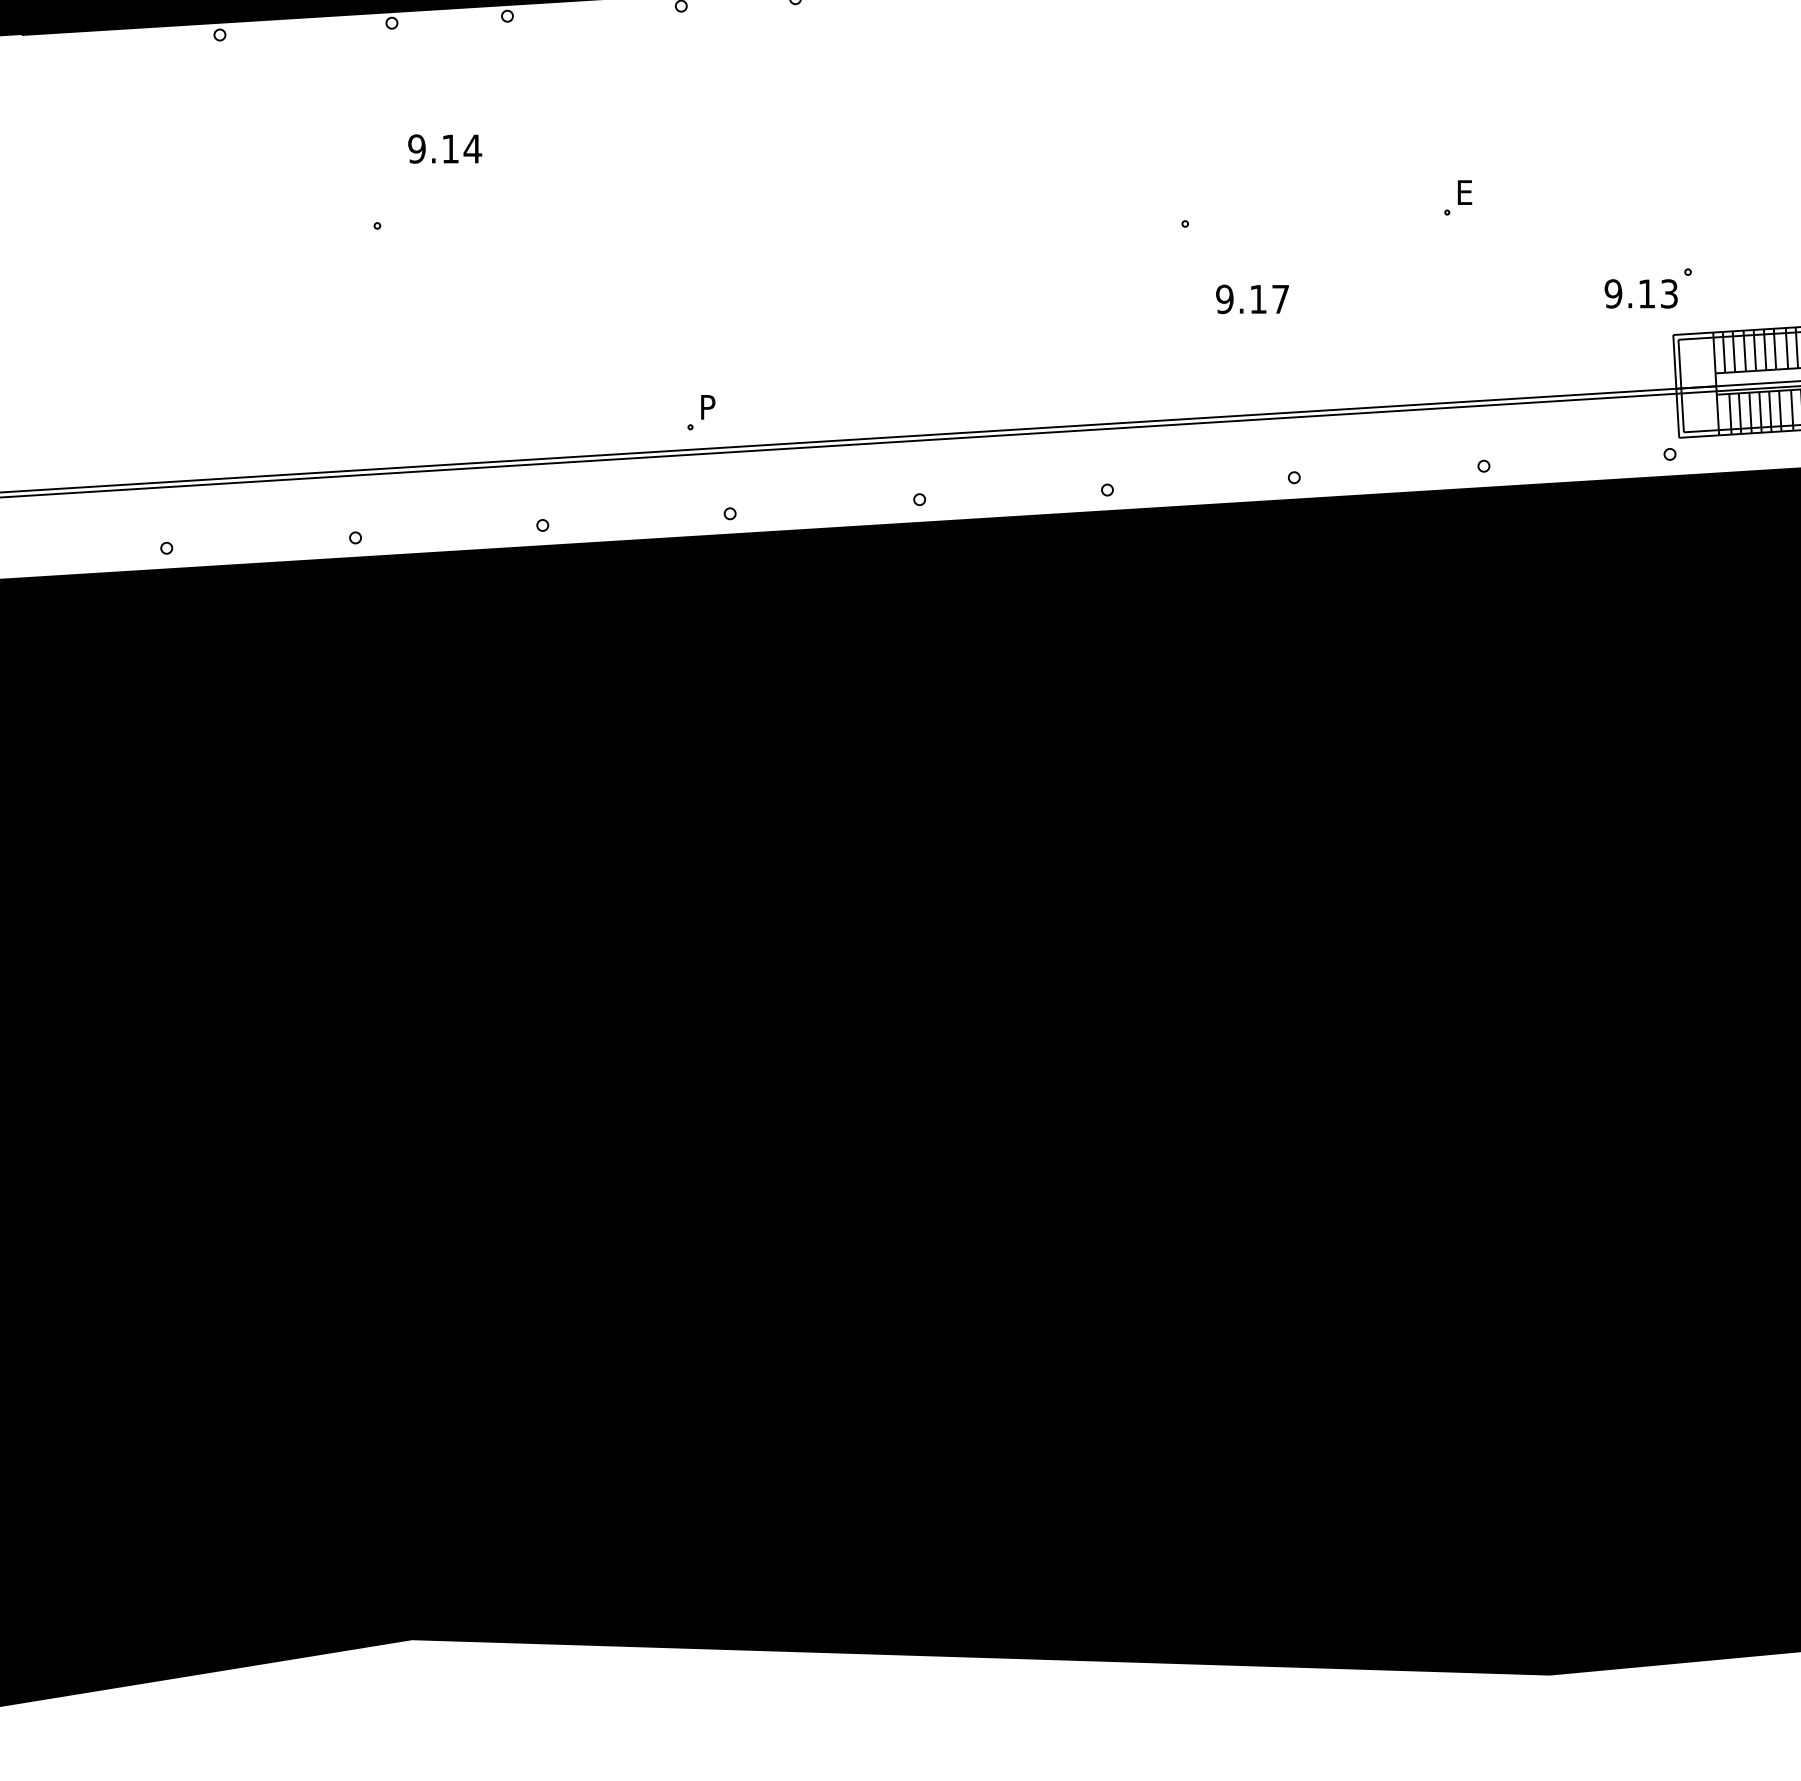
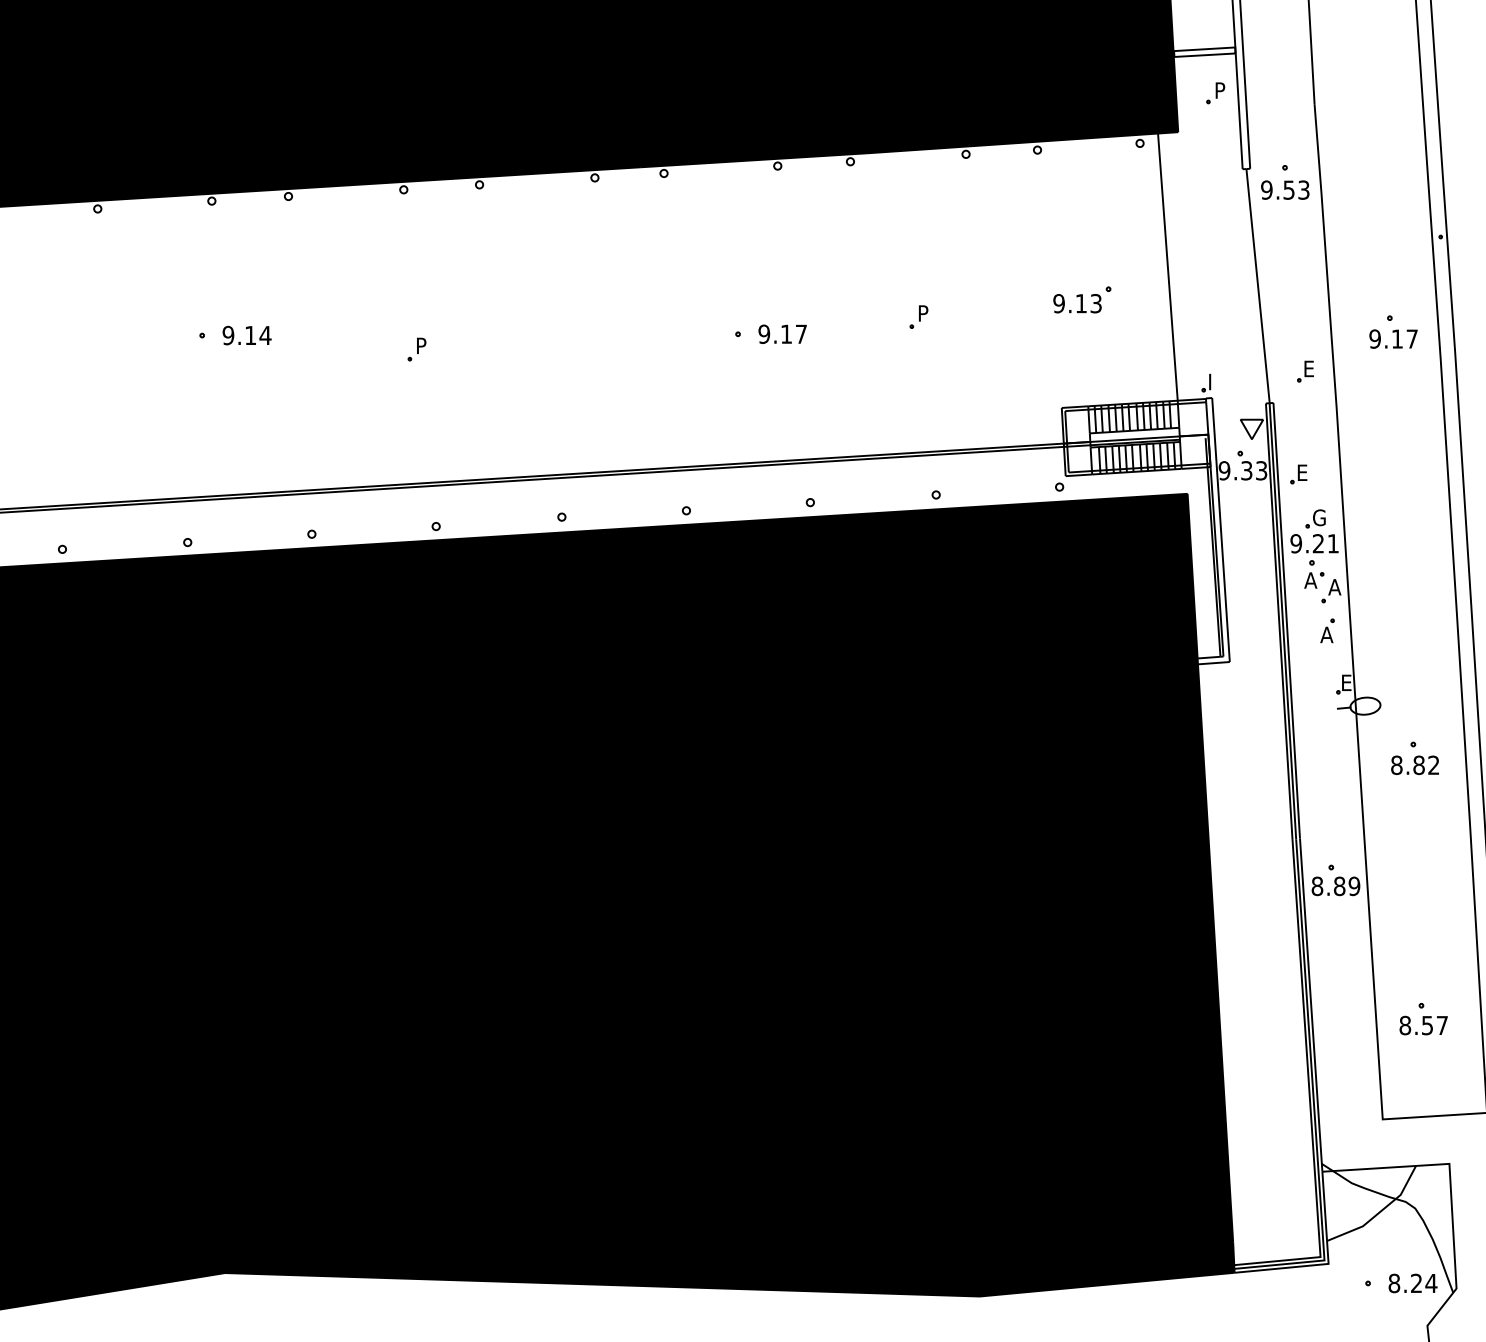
text: (444, 148) -> (246, 335), moved
text: (1466, 192) -> (924, 313), E -> P
part: (1648, 287) -> (1082, 299), moved
text: (1252, 298) -> (782, 333), moved
part: (700, 412) -> (416, 349), moved

